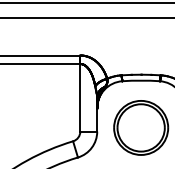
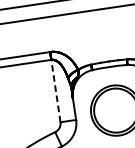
line: (80, 97) -> (56, 90), solid -> dashed

